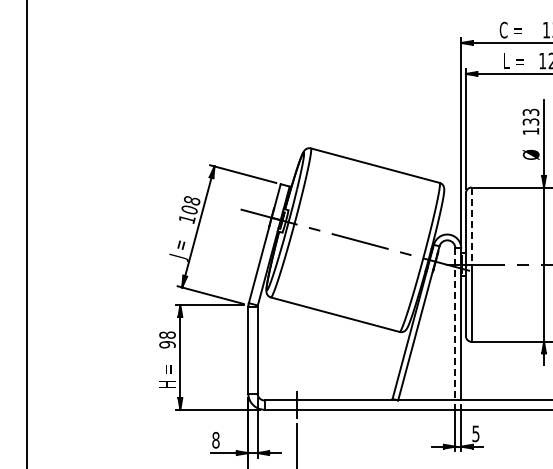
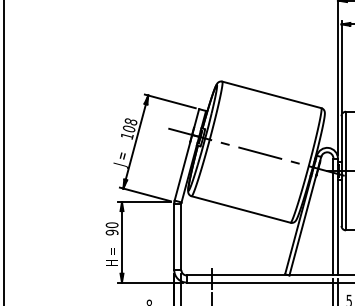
line: (471, 226) -> (345, 141), dashed -> solid
line: (455, 324) -> (333, 217), dashed -> solid
text: (167, 334) -> (112, 224), 98 -> 90

